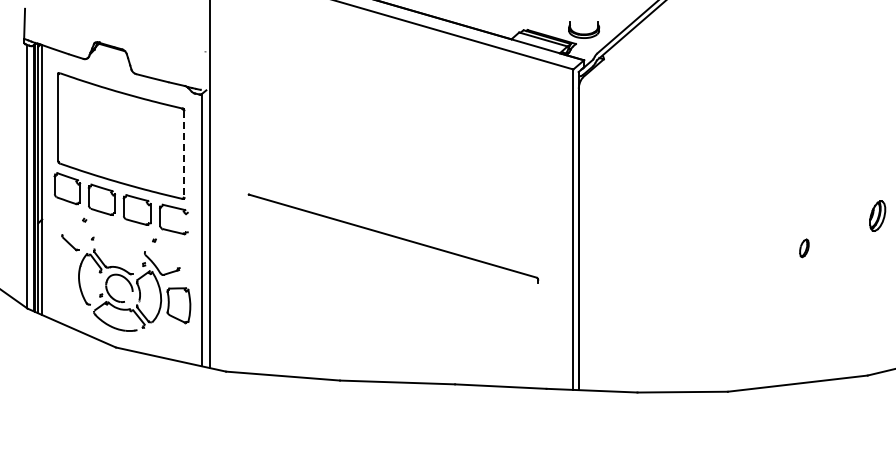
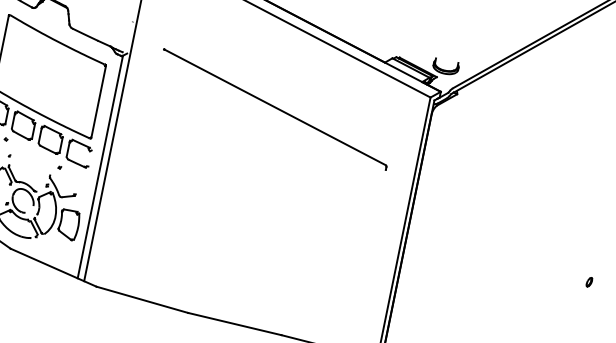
line: (184, 154) -> (98, 102), dashed -> solid
part: (393, 238) -> (275, 109), moved
part: (803, 248) -> (588, 282), size x0.62

